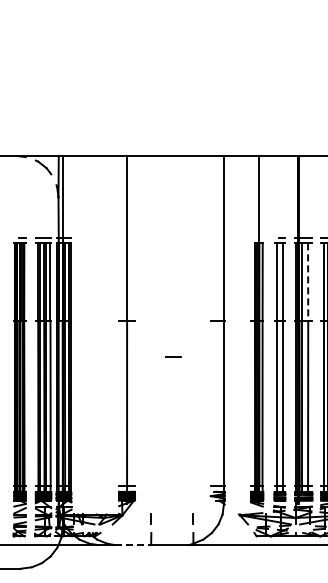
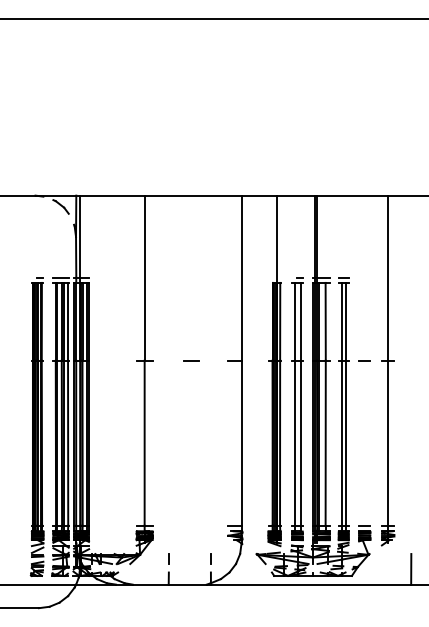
line: (307, 281) -> (325, 321), dashed -> solid
line: (173, 356) -> (191, 360), moved
line: (133, 544) -> (151, 584), dashed -> solid

